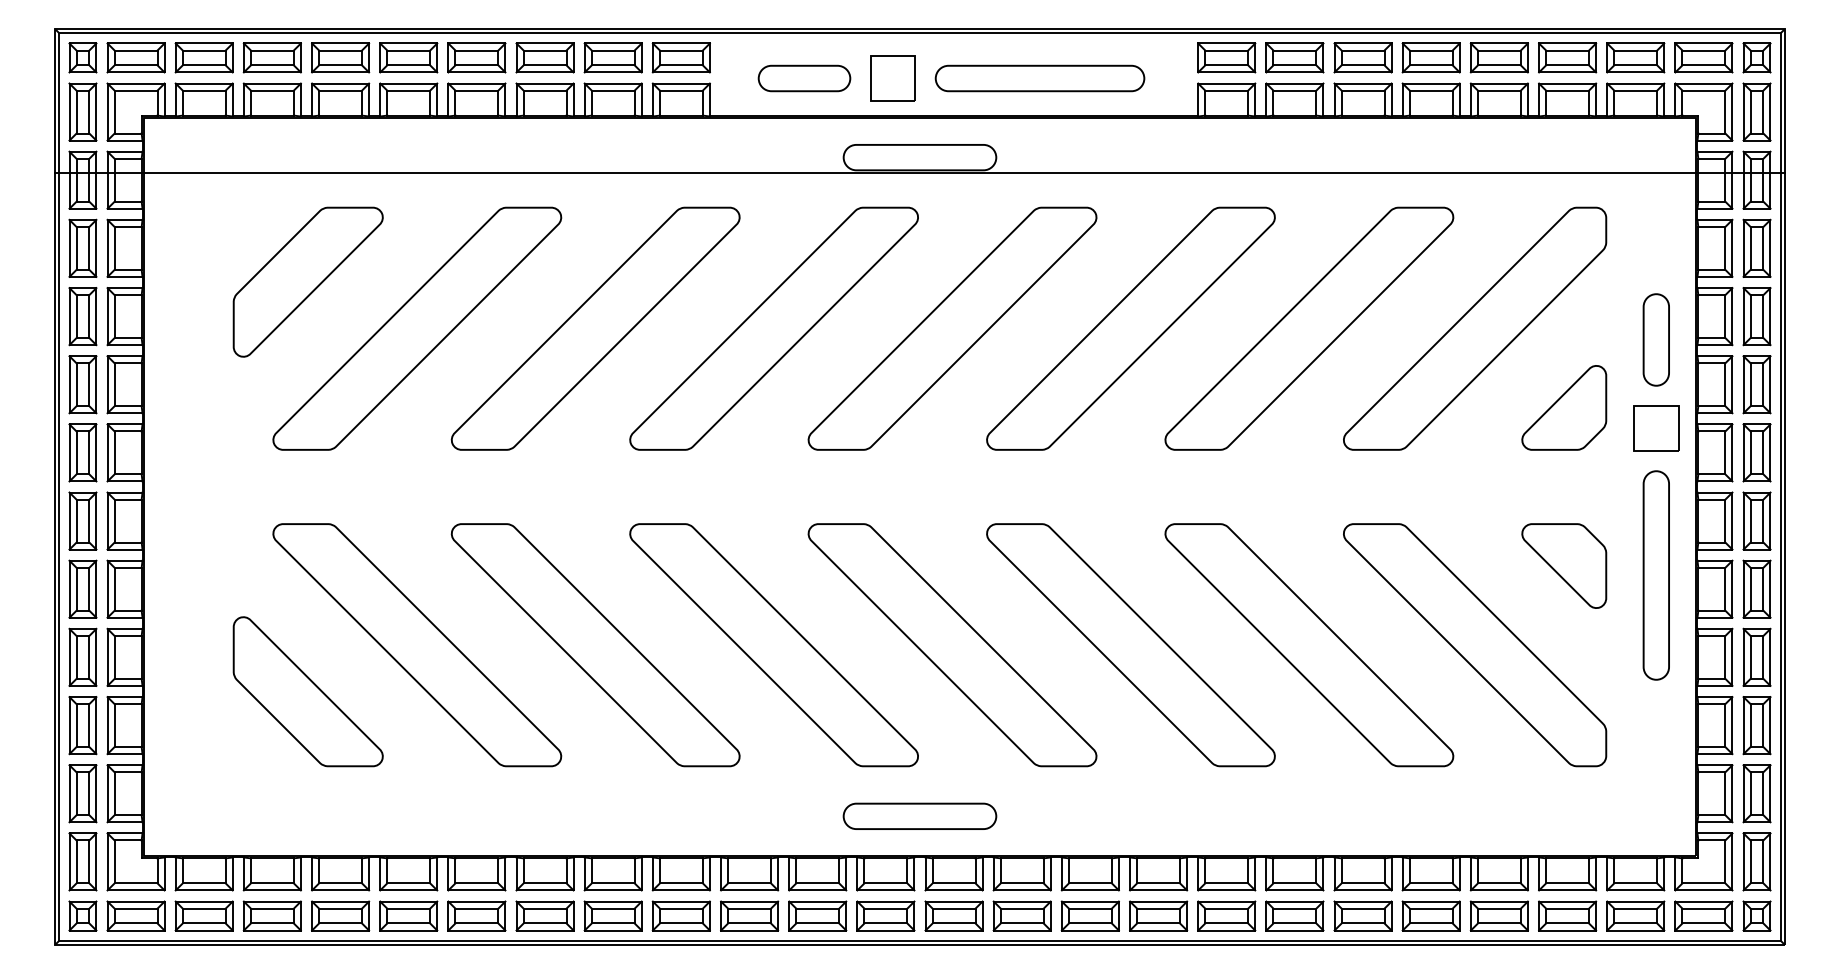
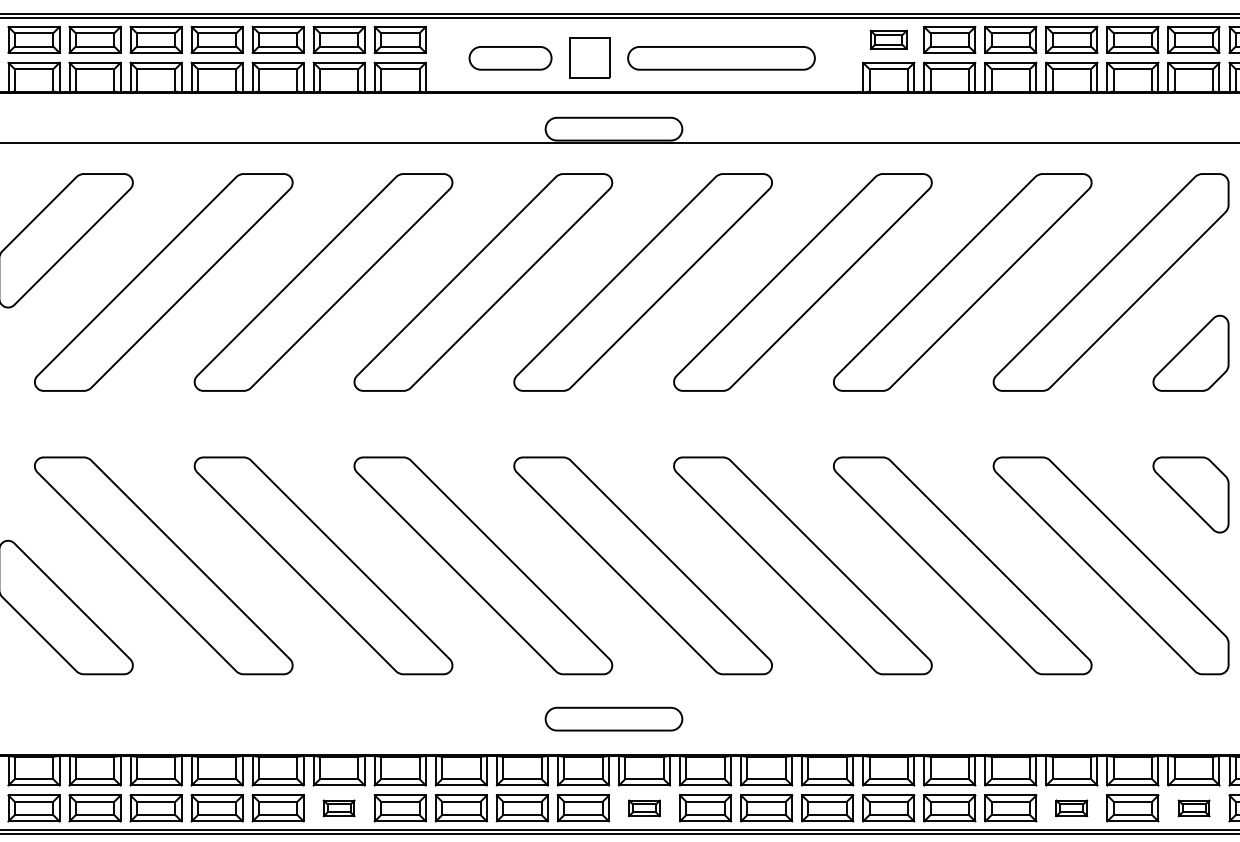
part: (1226, 57) -> (888, 39), size x0.7
part: (612, 915) -> (338, 807), size x0.6
part: (953, 915) -> (644, 807), size x0.6
part: (1430, 915) -> (1071, 807), size x0.6
part: (1567, 915) -> (1193, 807), size x0.6

